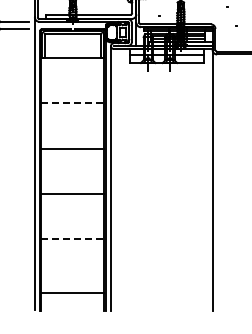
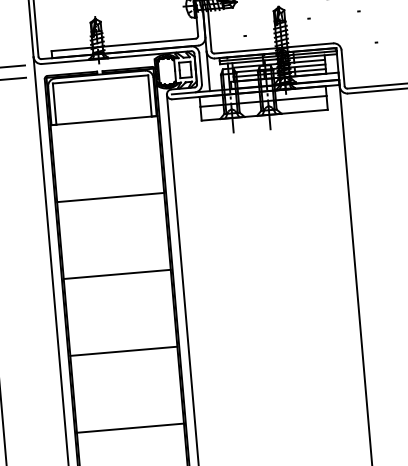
line: (72, 103) -> (109, 197), dashed -> solid
line: (72, 239) -> (129, 428), dashed -> solid

